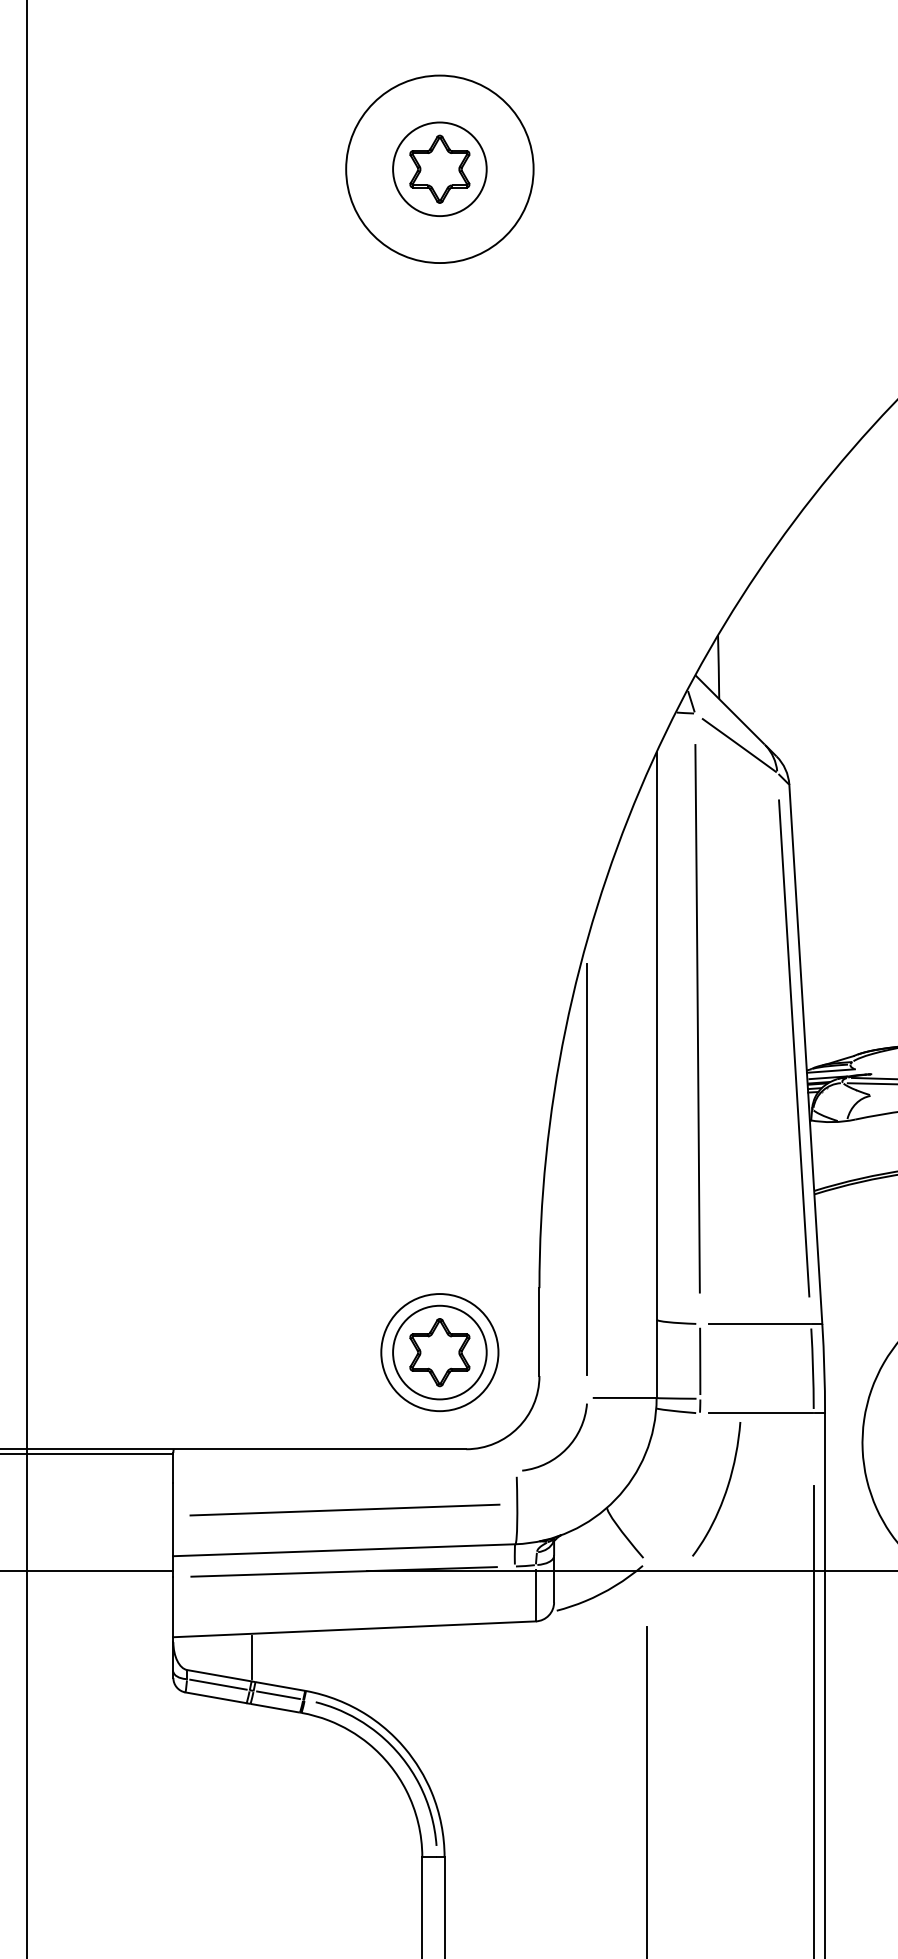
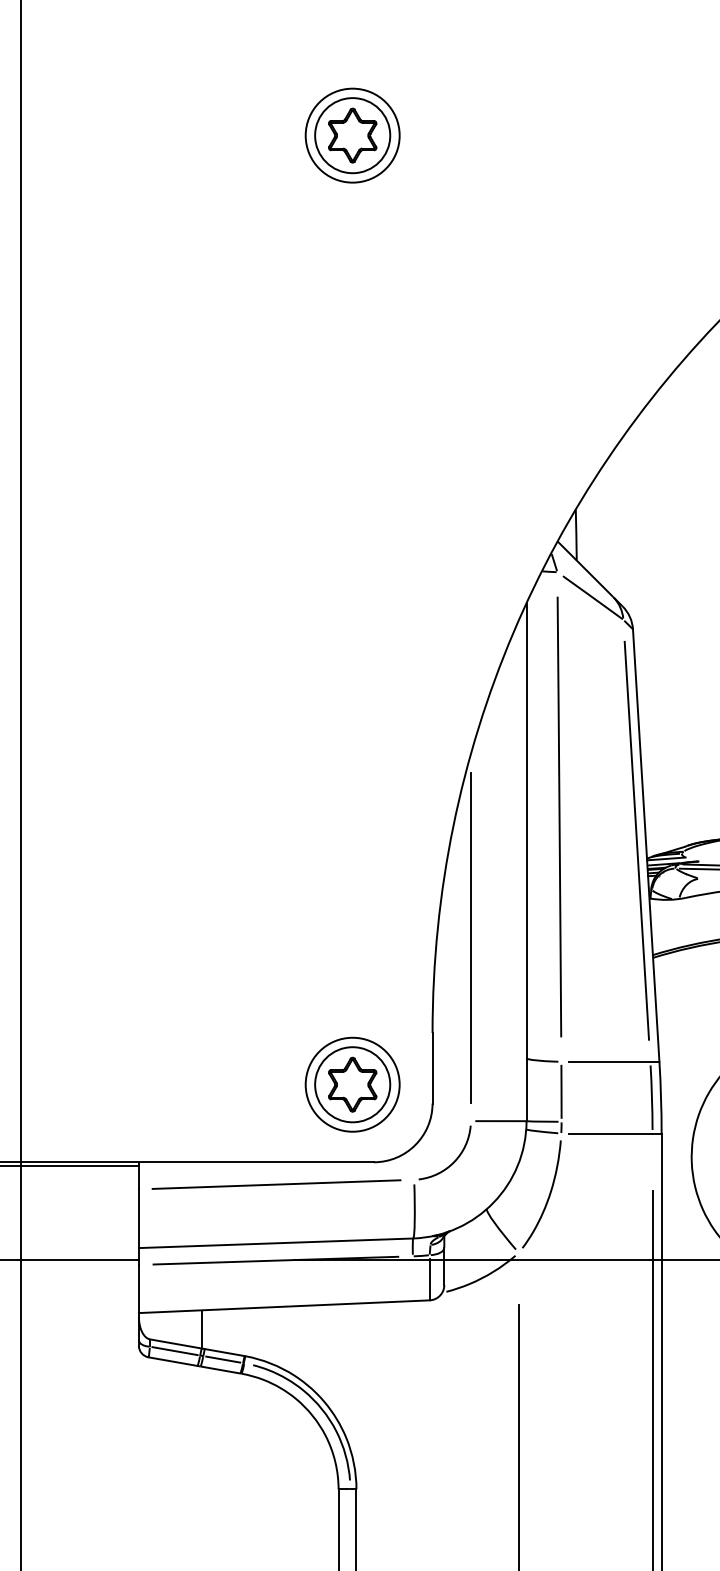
circle: (439, 168) -> (352, 134), size x0.62
curve: (724, 1493) -> (548, 1197), moved
line: (344, 1509) -> (276, 1184), moved

